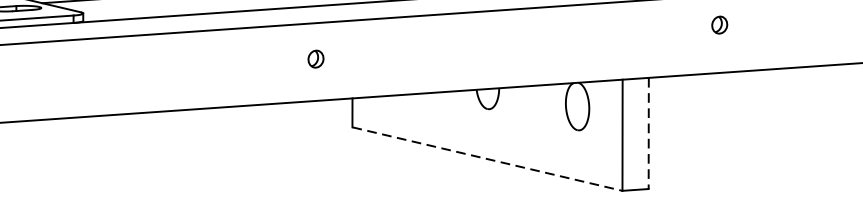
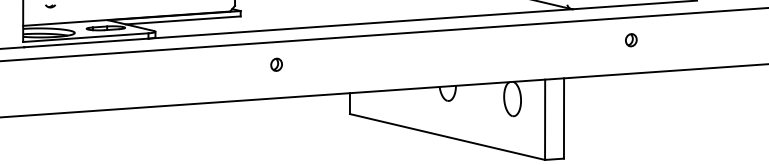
part: (719, 25) -> (631, 40), moved
part: (315, 58) -> (276, 64), moved
line: (649, 133) -> (564, 118), dashed -> solid
line: (487, 159) -> (447, 137), dashed -> solid

